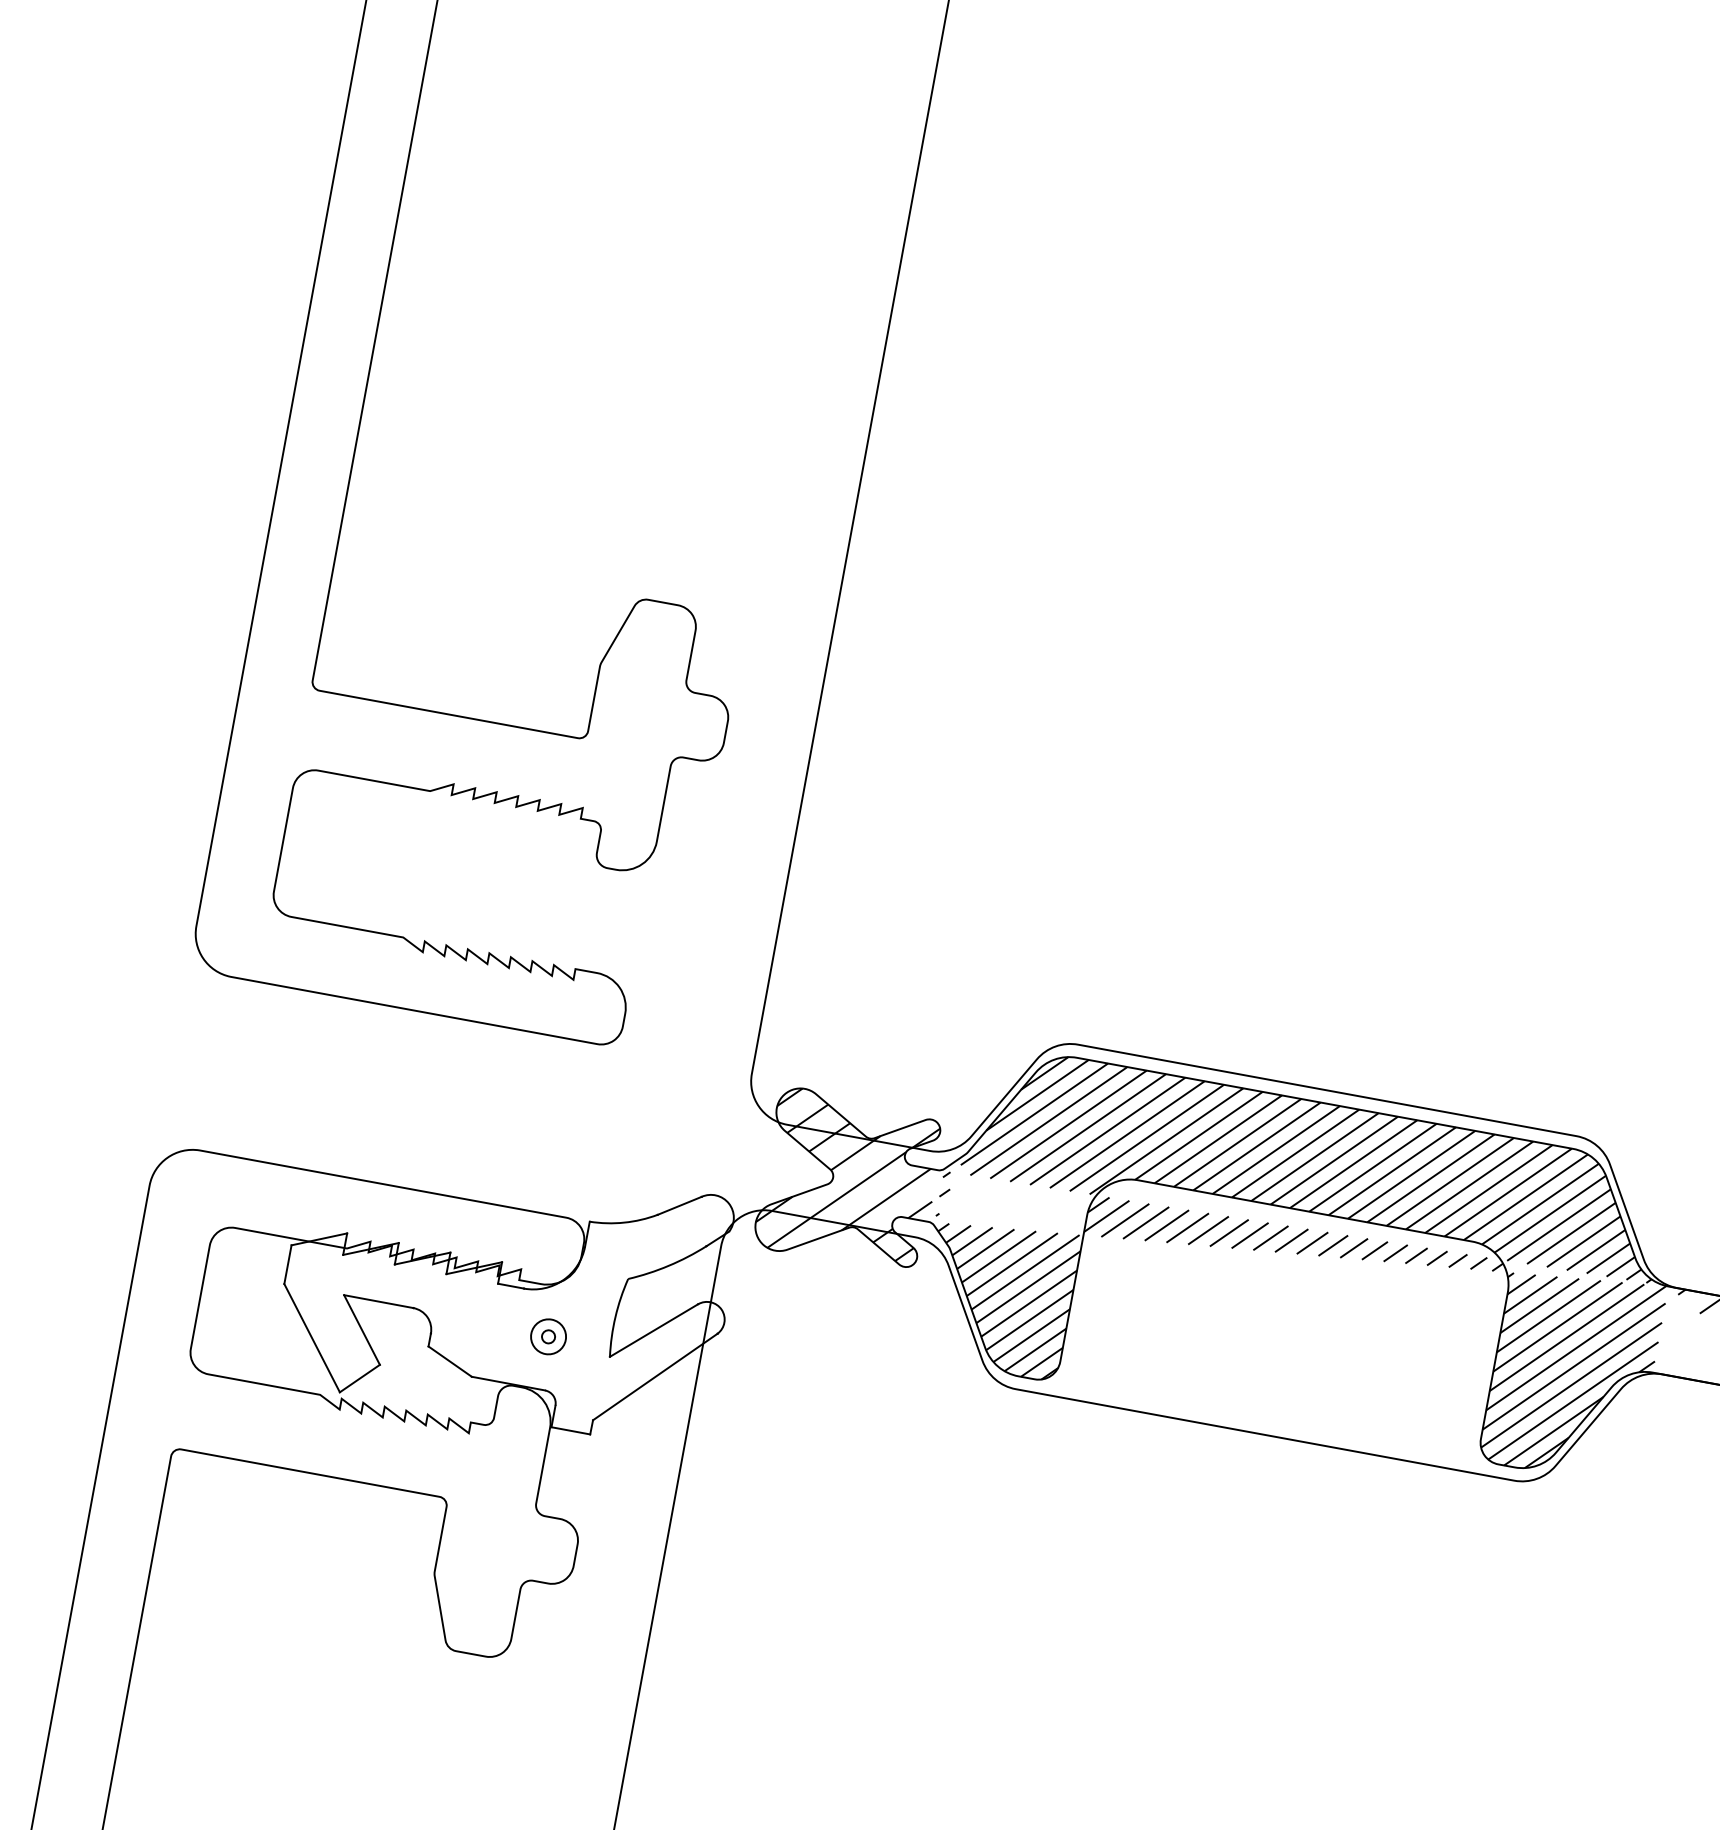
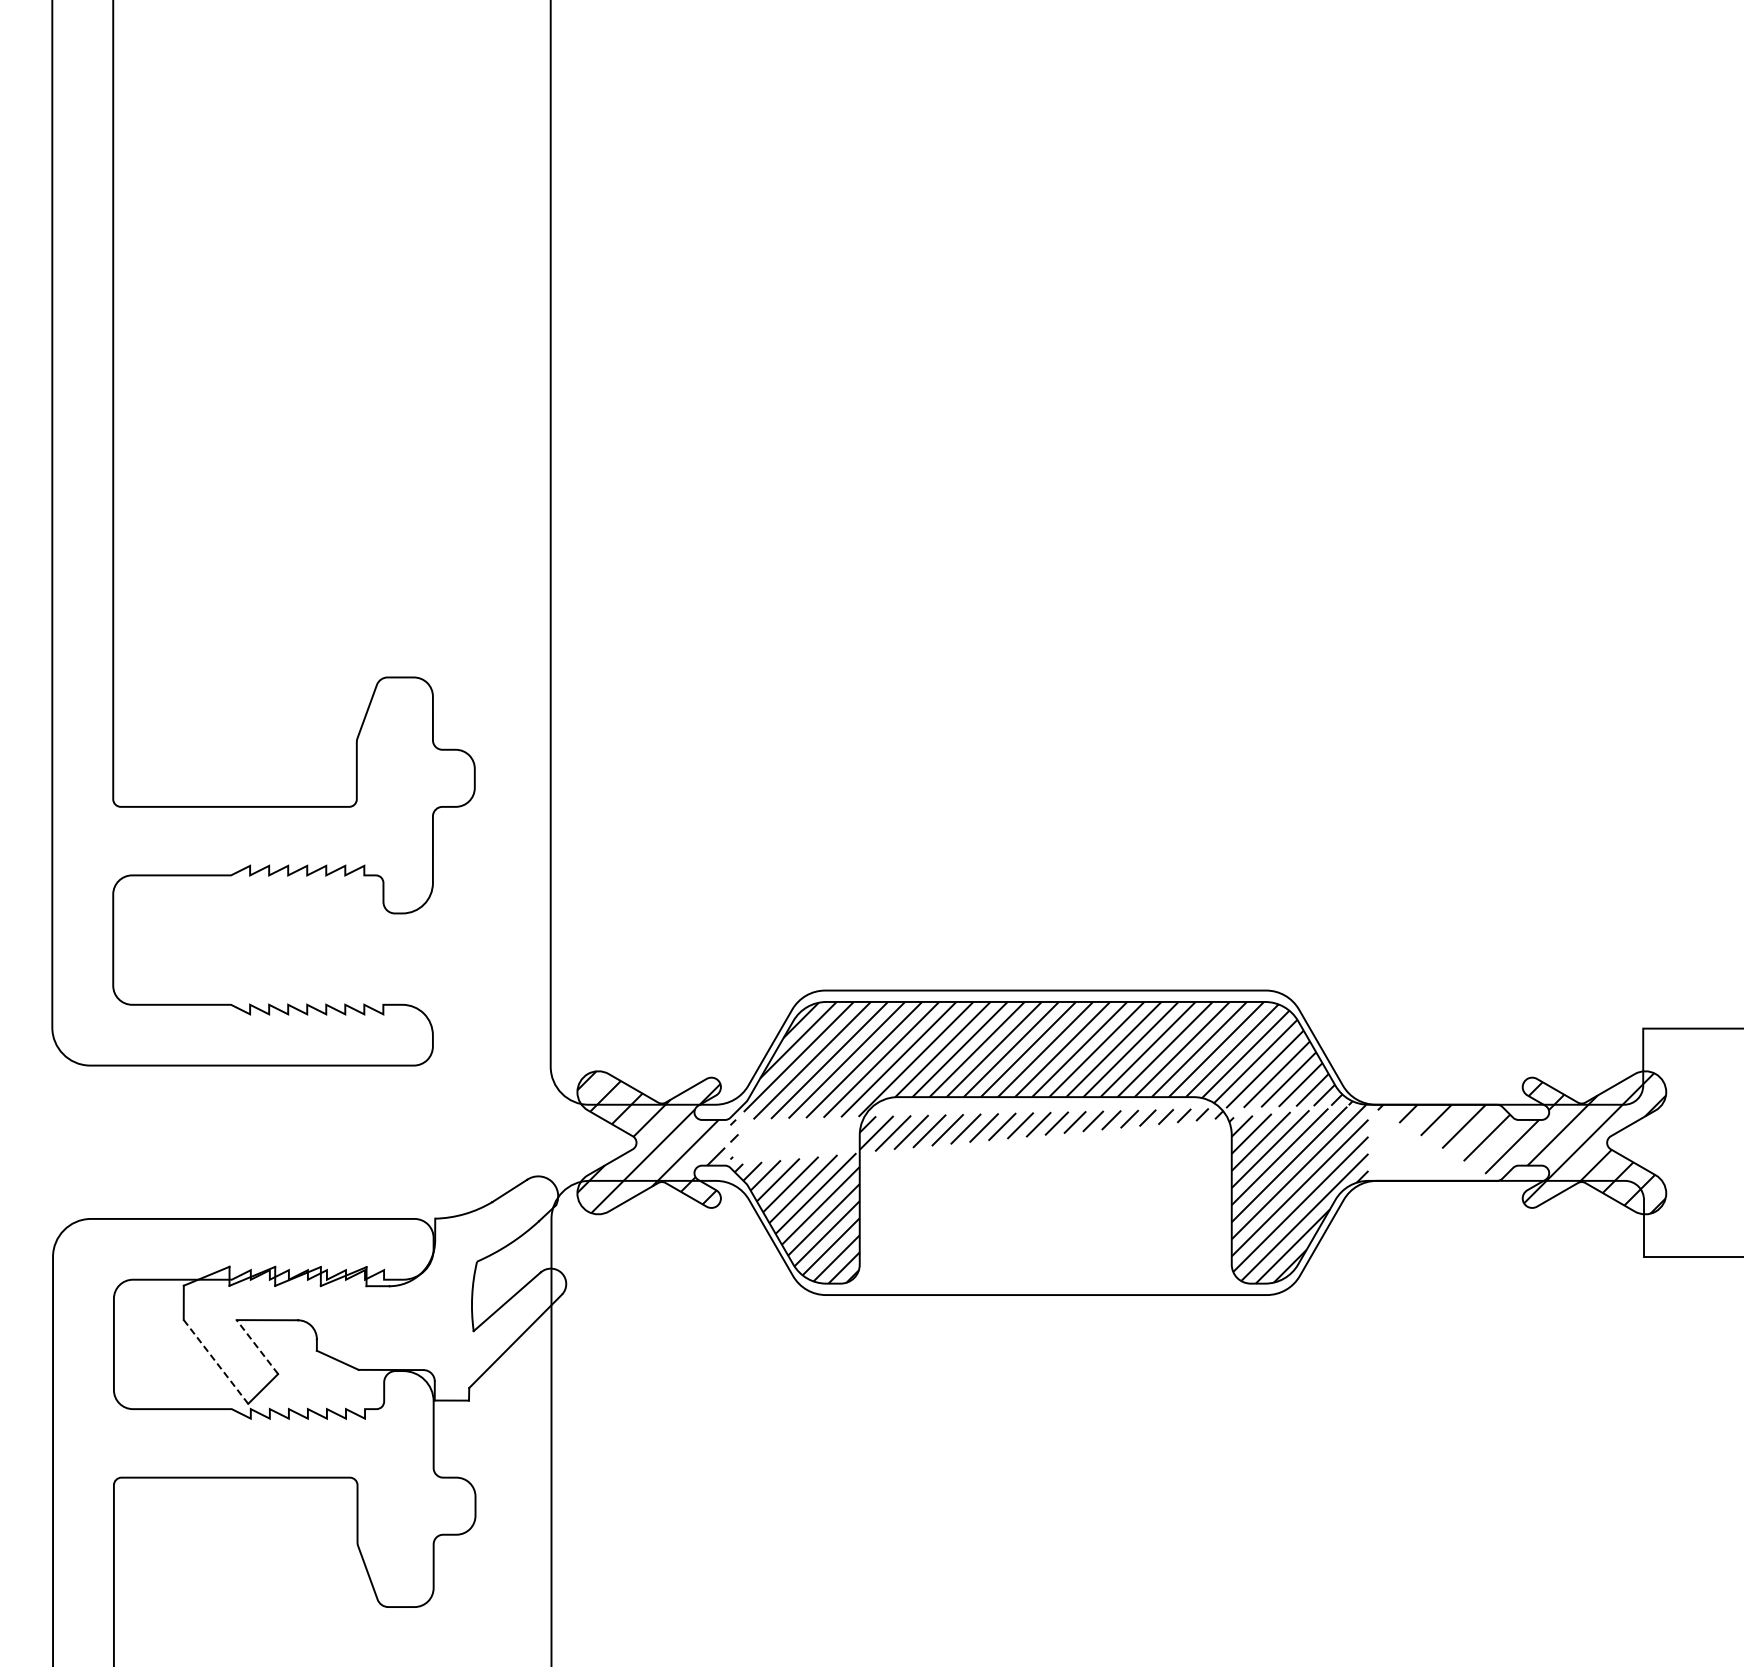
line: (362, 1329) -> (257, 1346), solid -> dashed
part: (549, 1336) -> (418, 1323), removed
line: (311, 1337) -> (215, 1361), solid -> dashed

